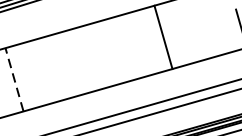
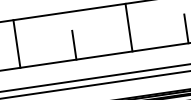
line: (92, 70) -> (74, 44), added
line: (13, 79) -> (16, 43), dashed -> solid

